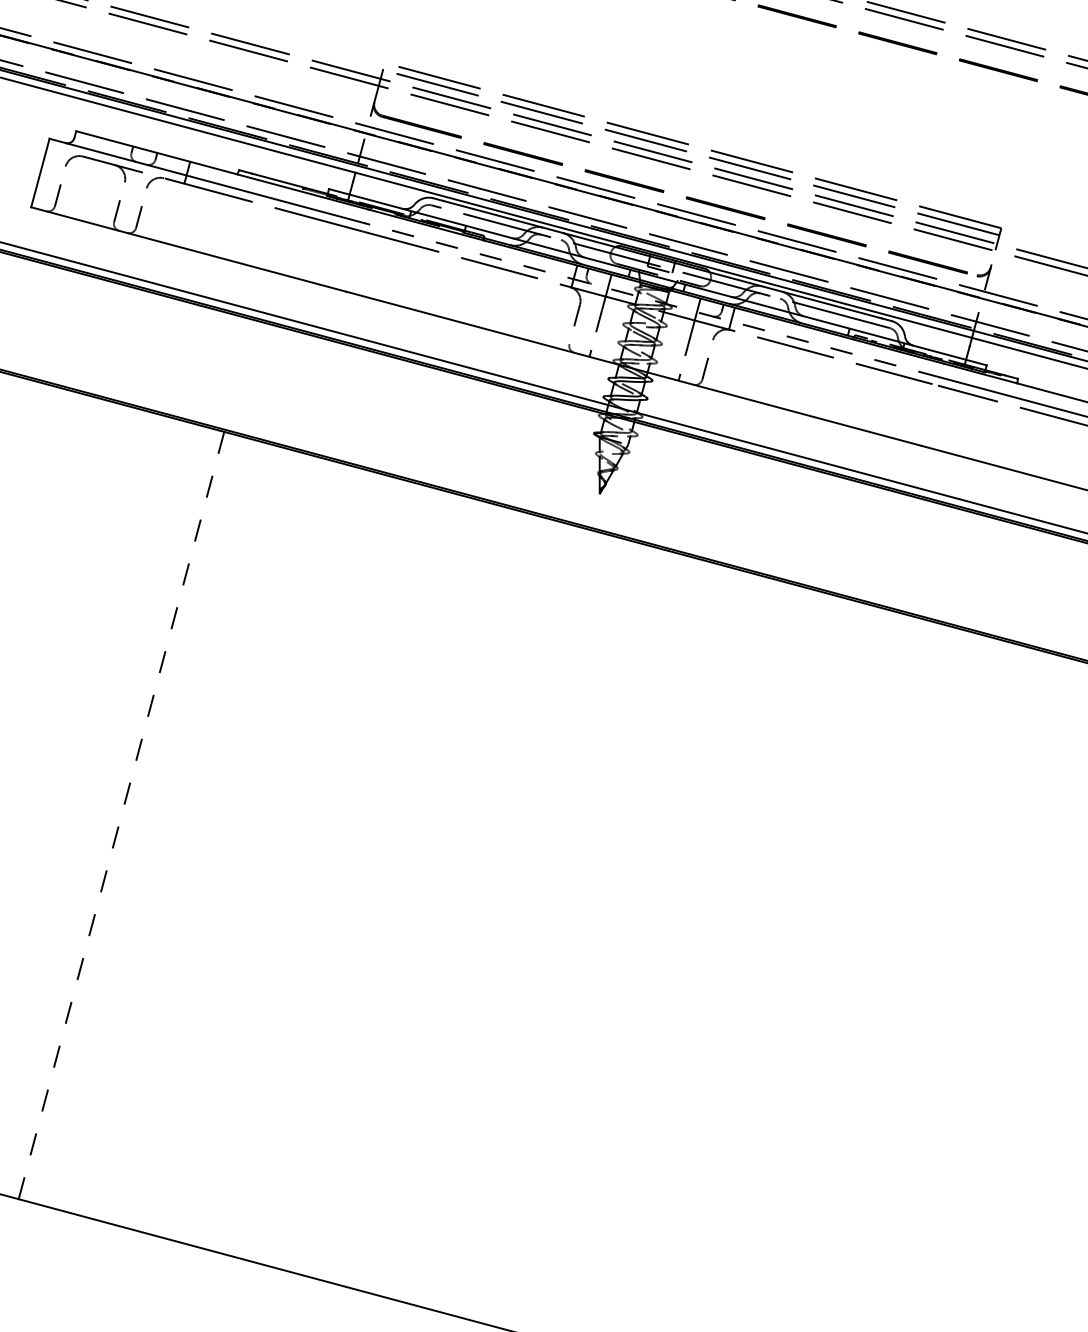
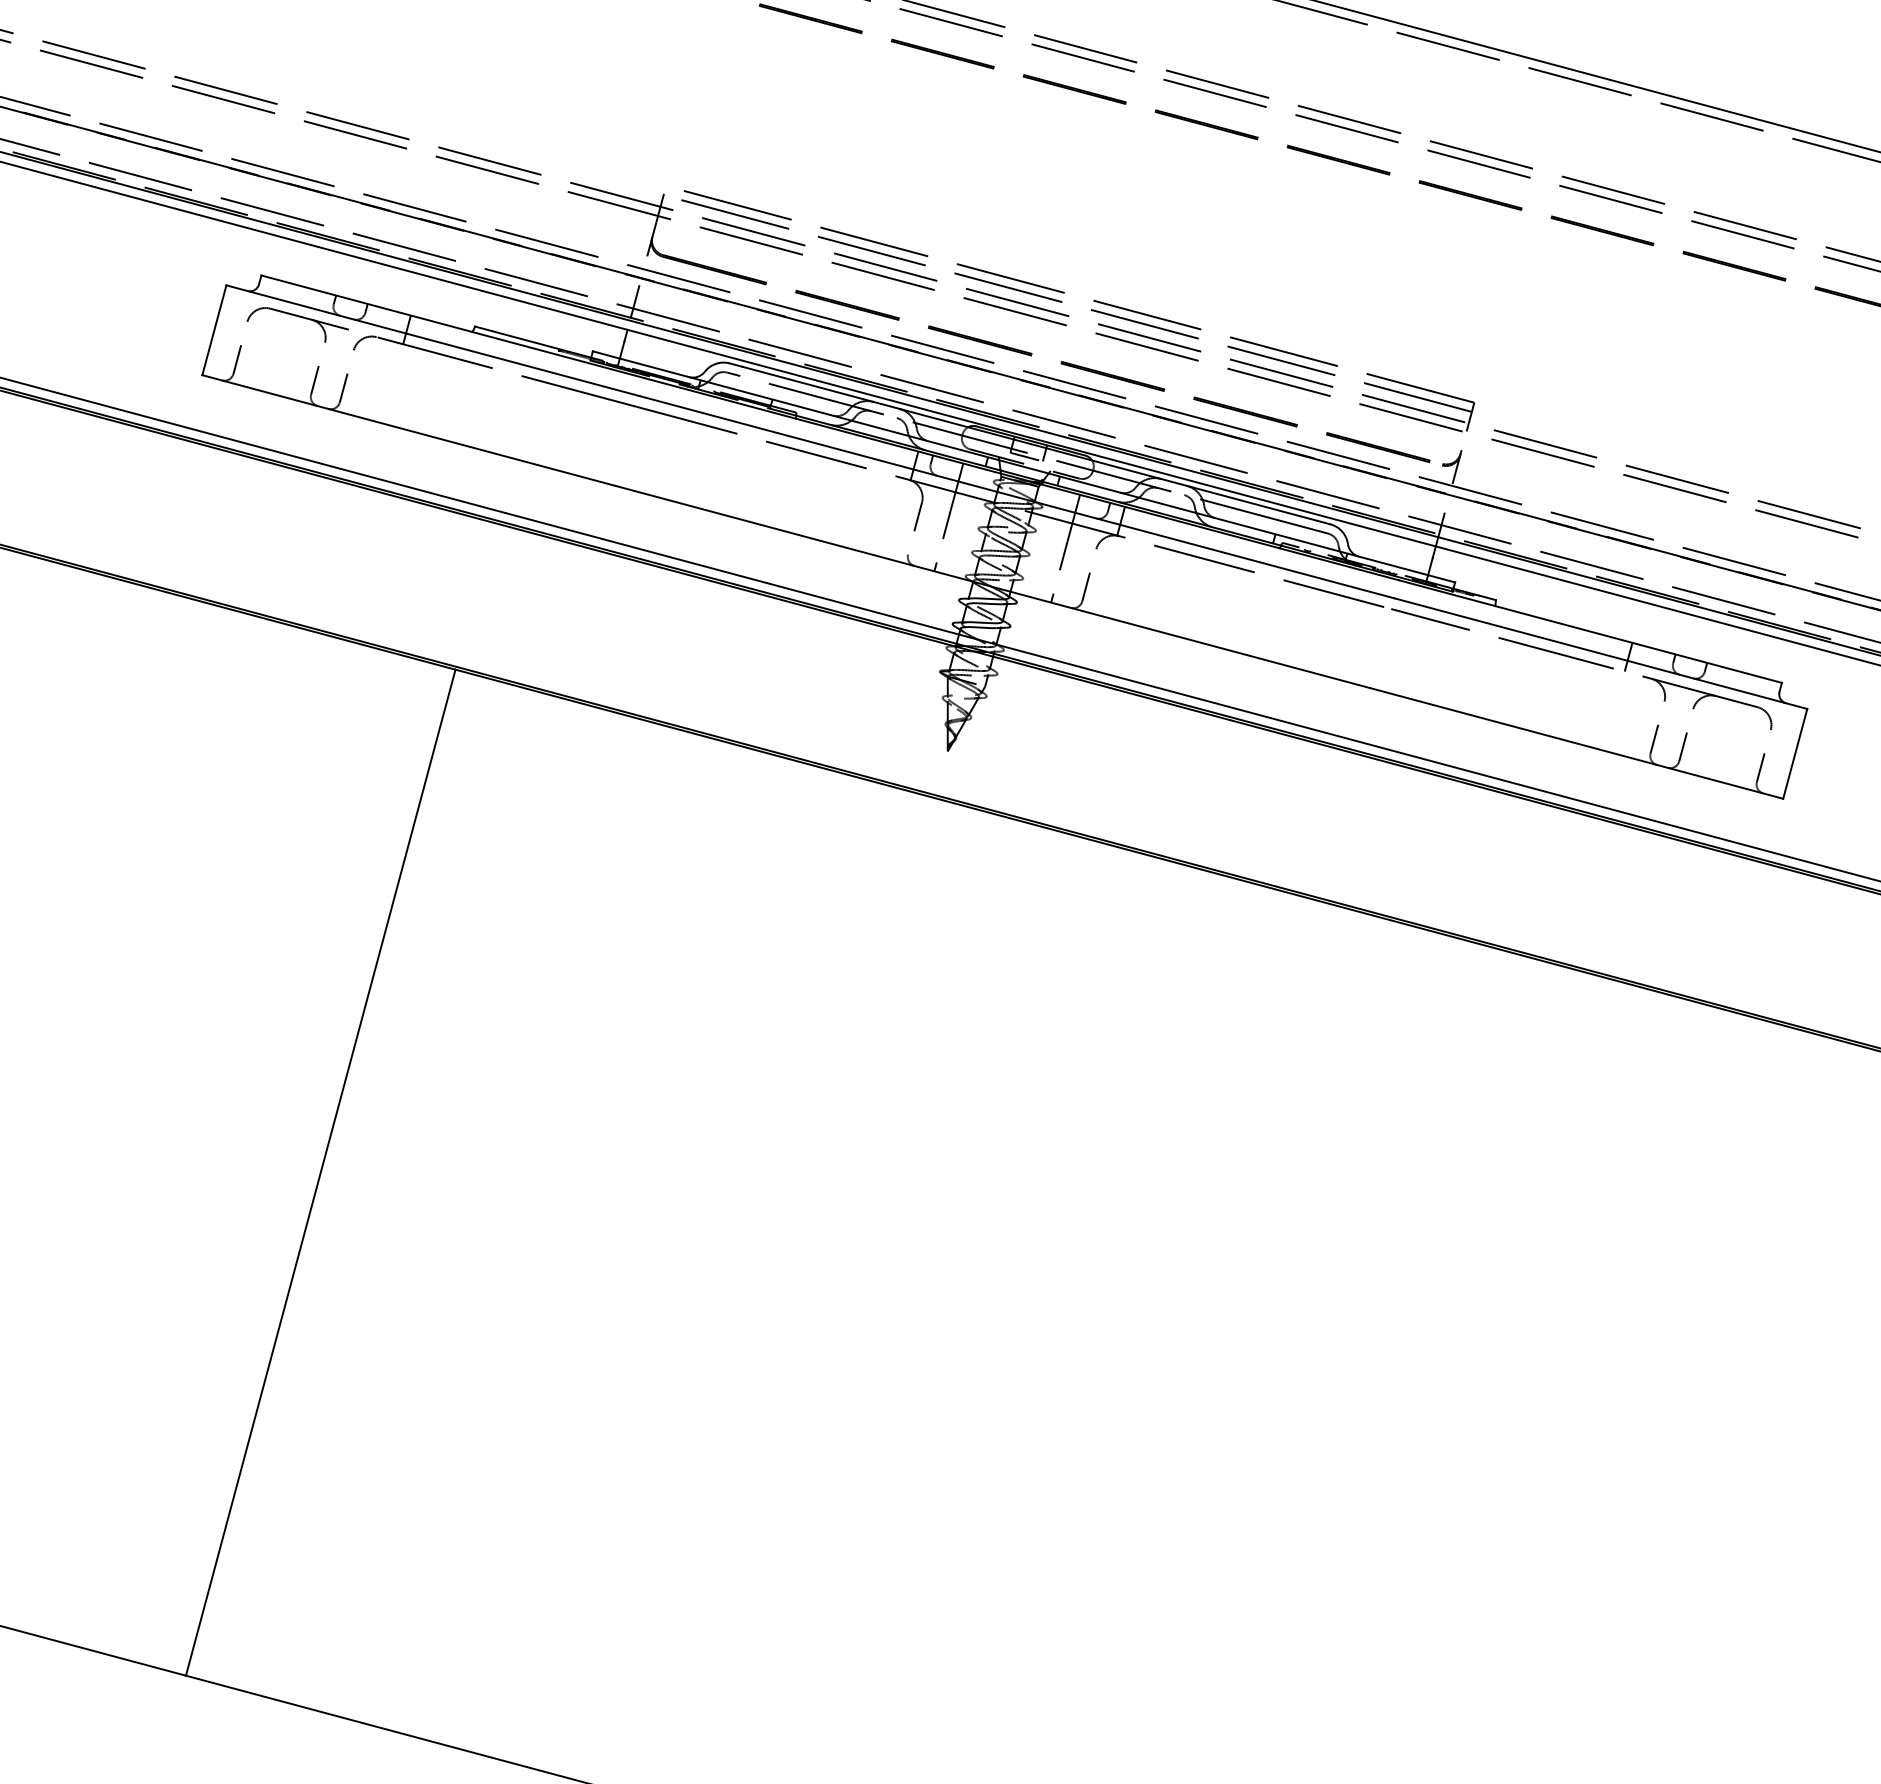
line: (652, 300) -> (1016, 497), dashed -> solid
line: (121, 815) -> (320, 1172), dashed -> solid

